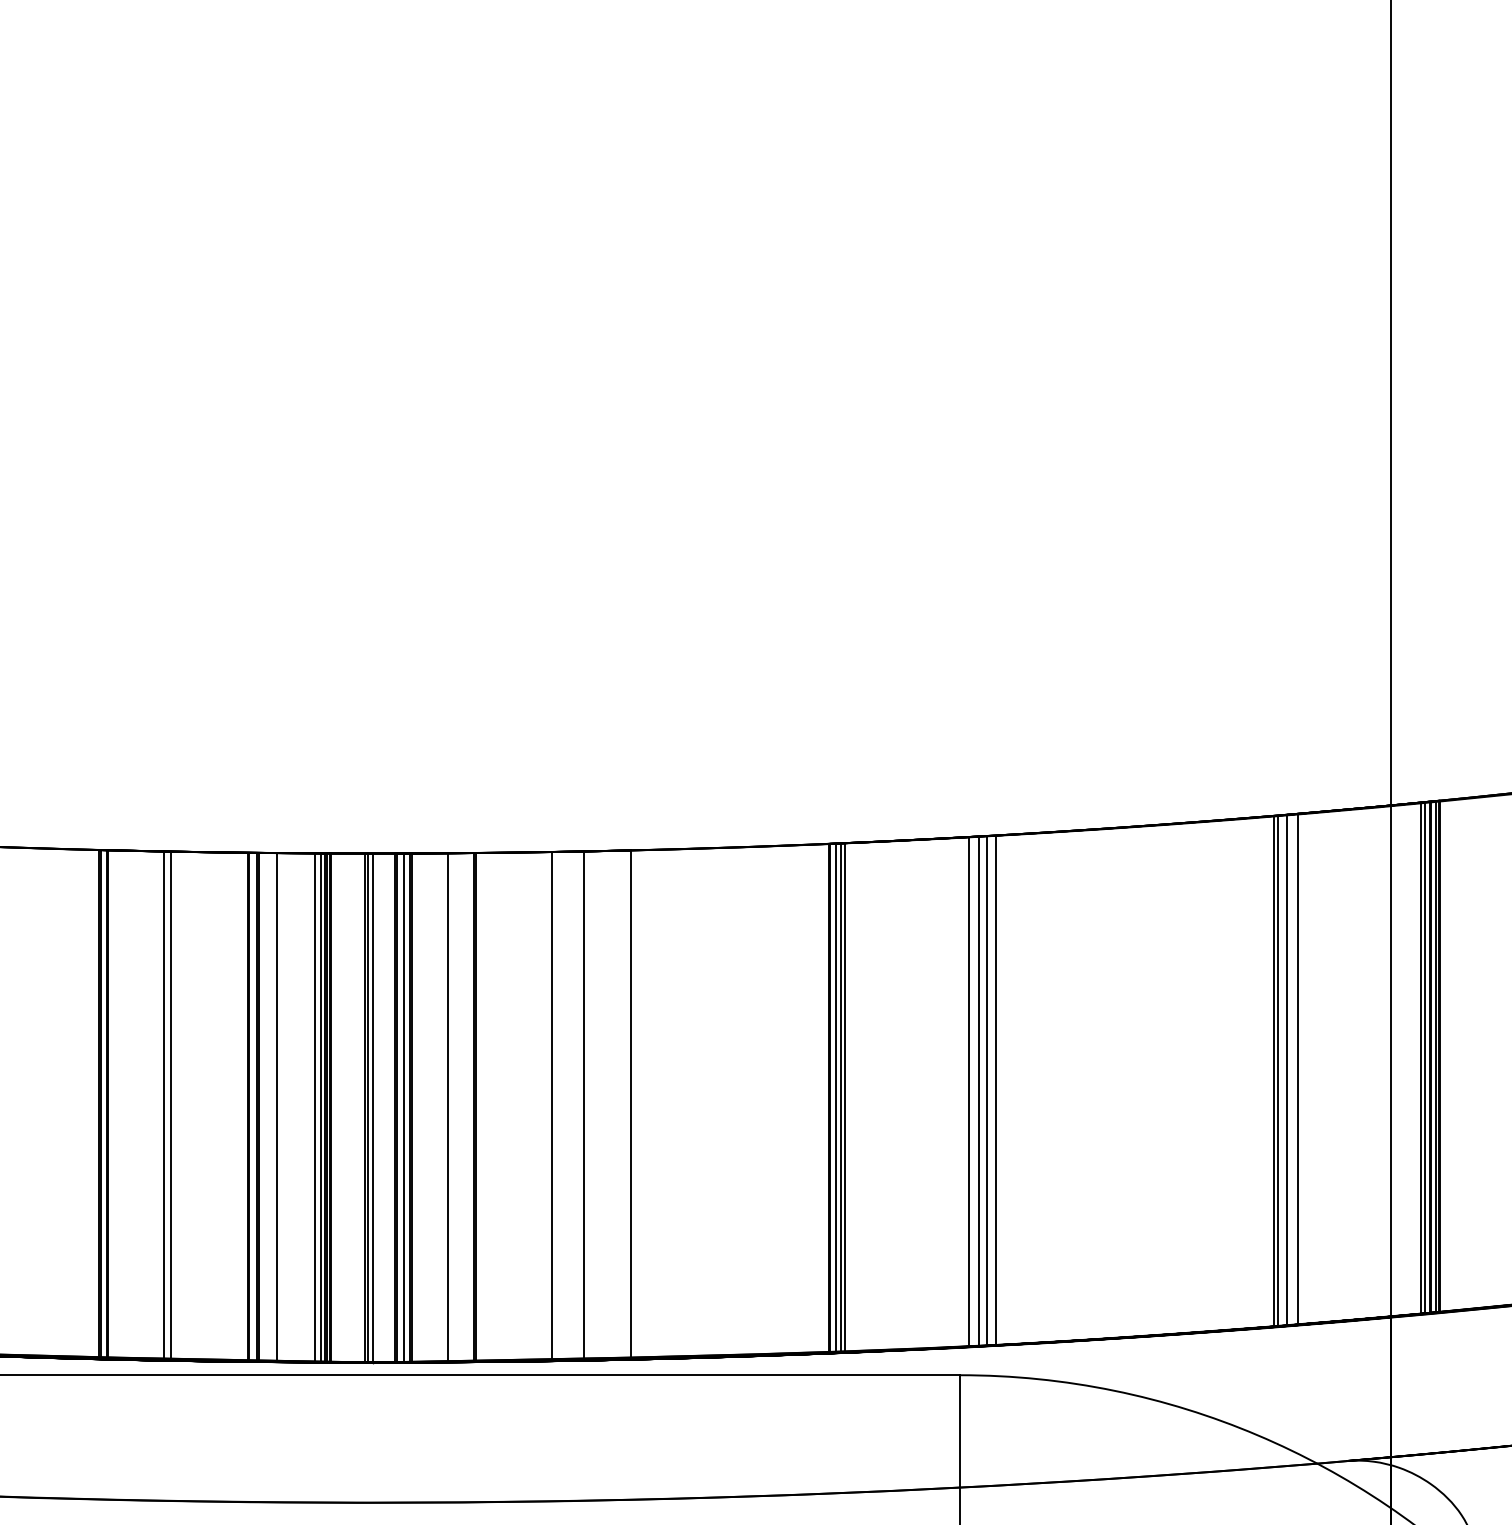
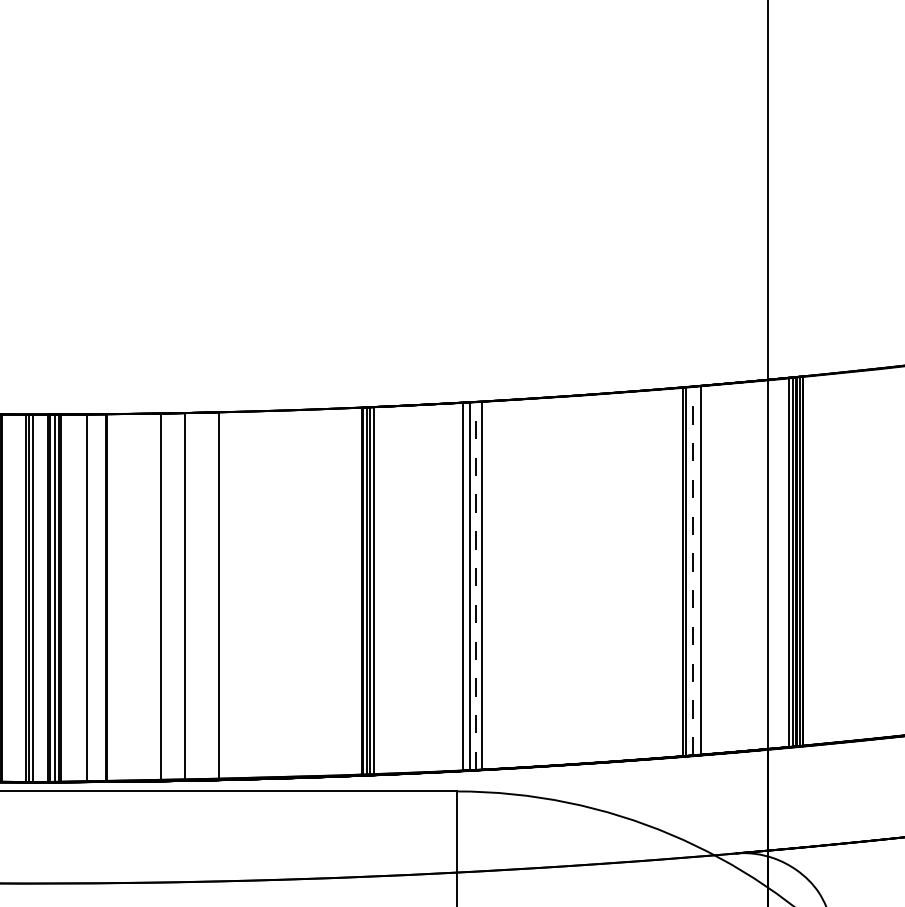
line: (1287, 1069) -> (693, 570), solid -> dashed
line: (986, 1090) -> (475, 585), solid -> dashed

